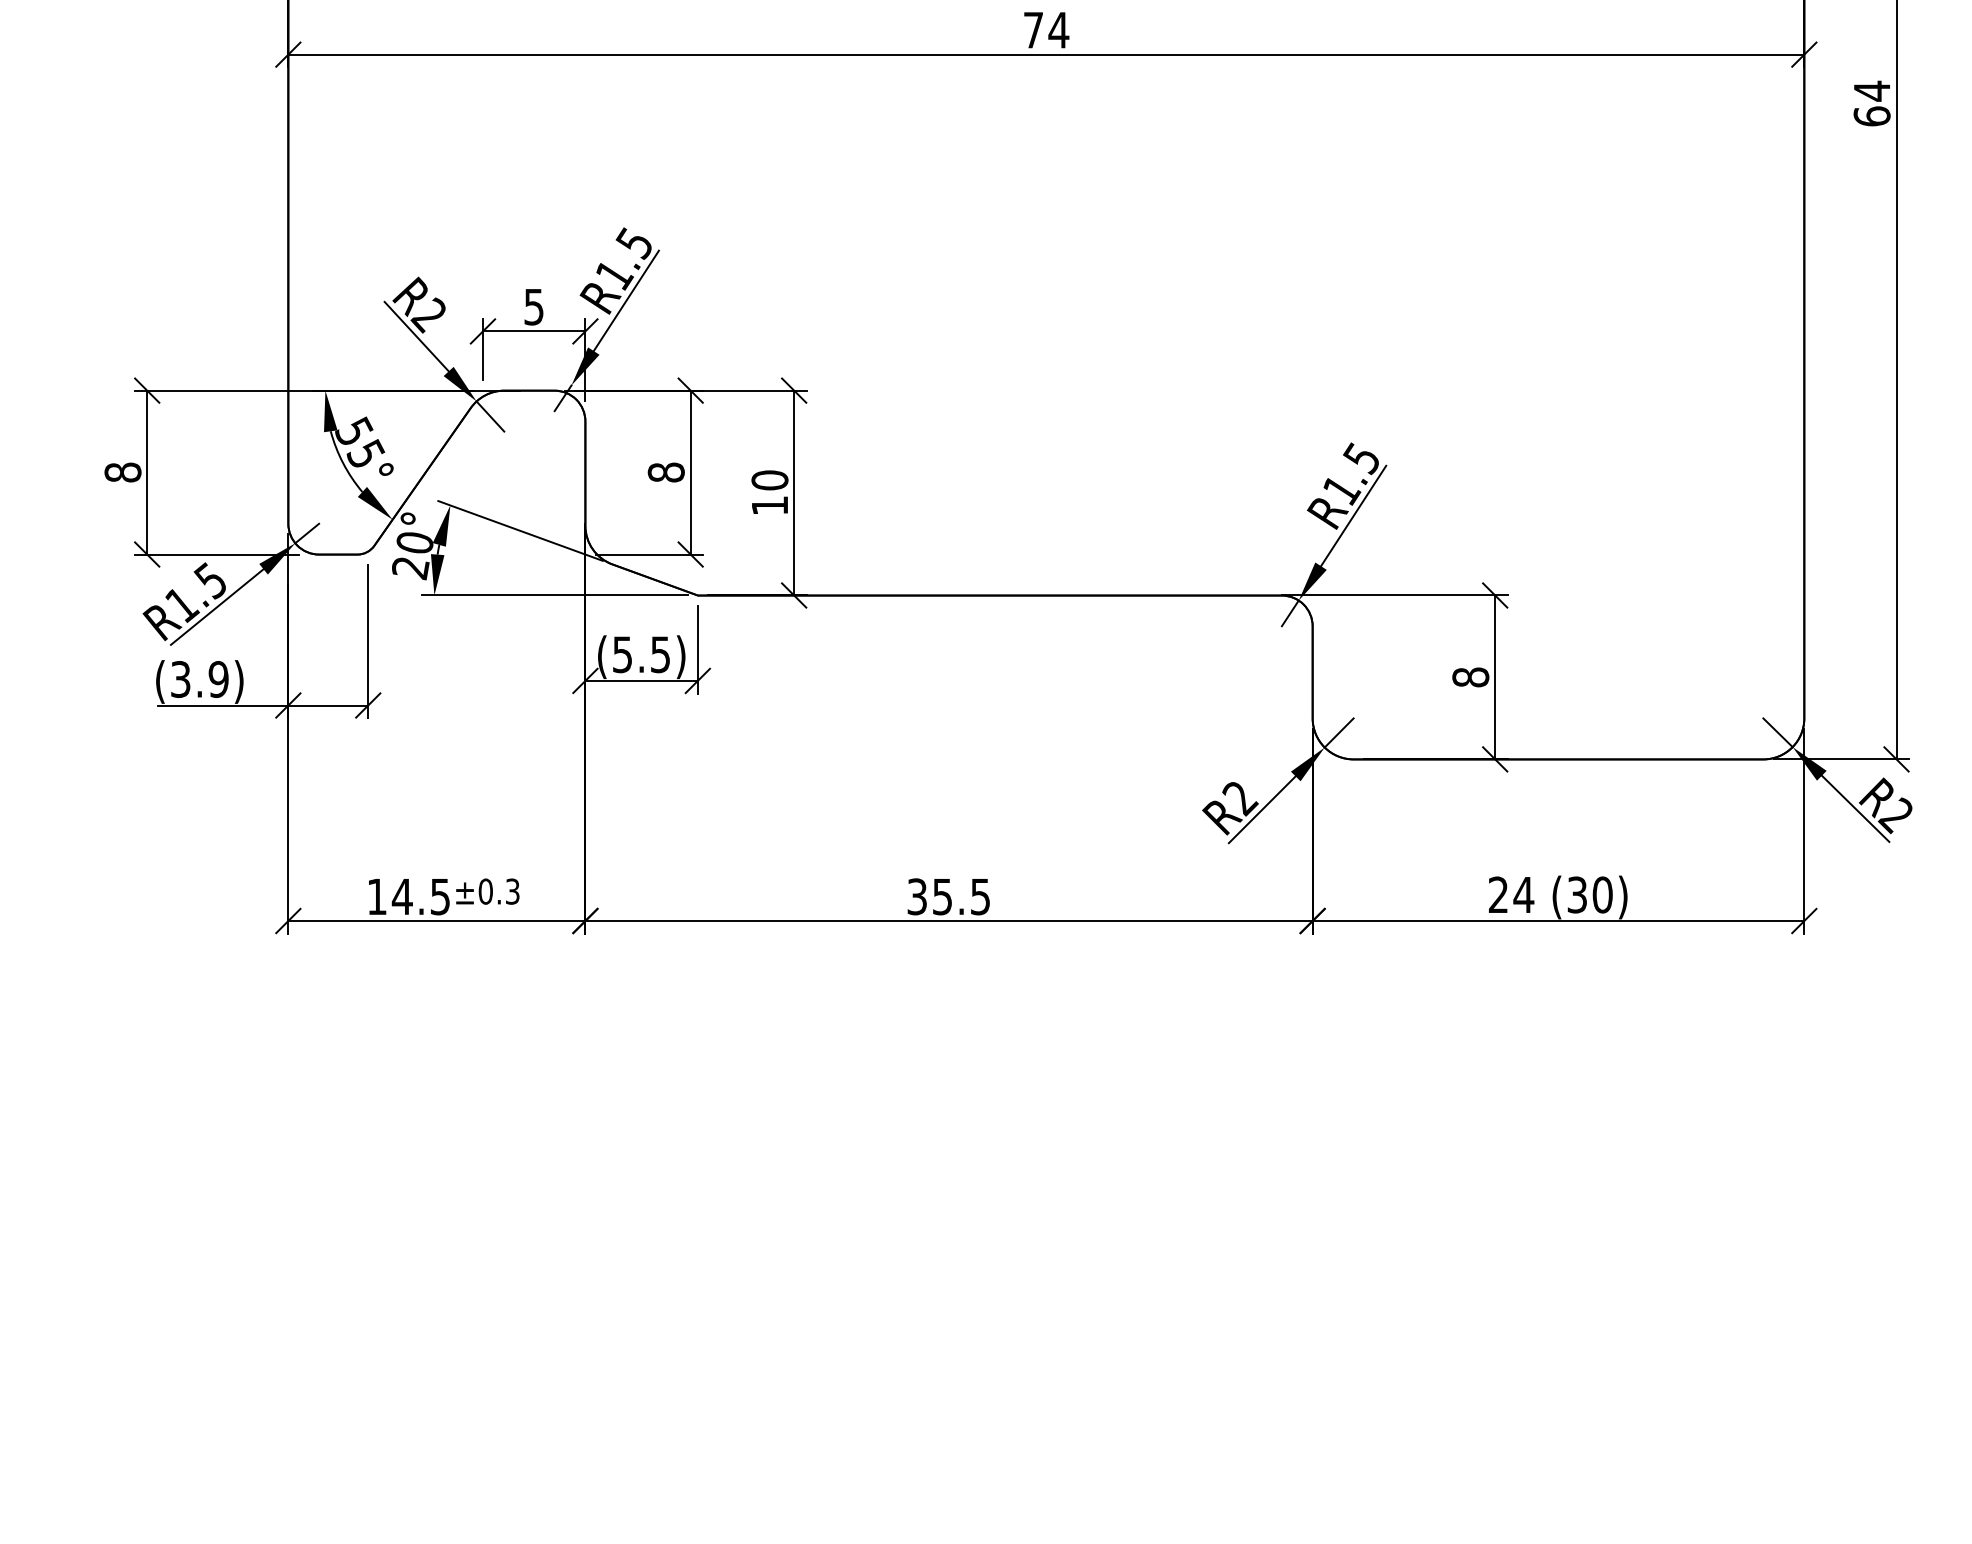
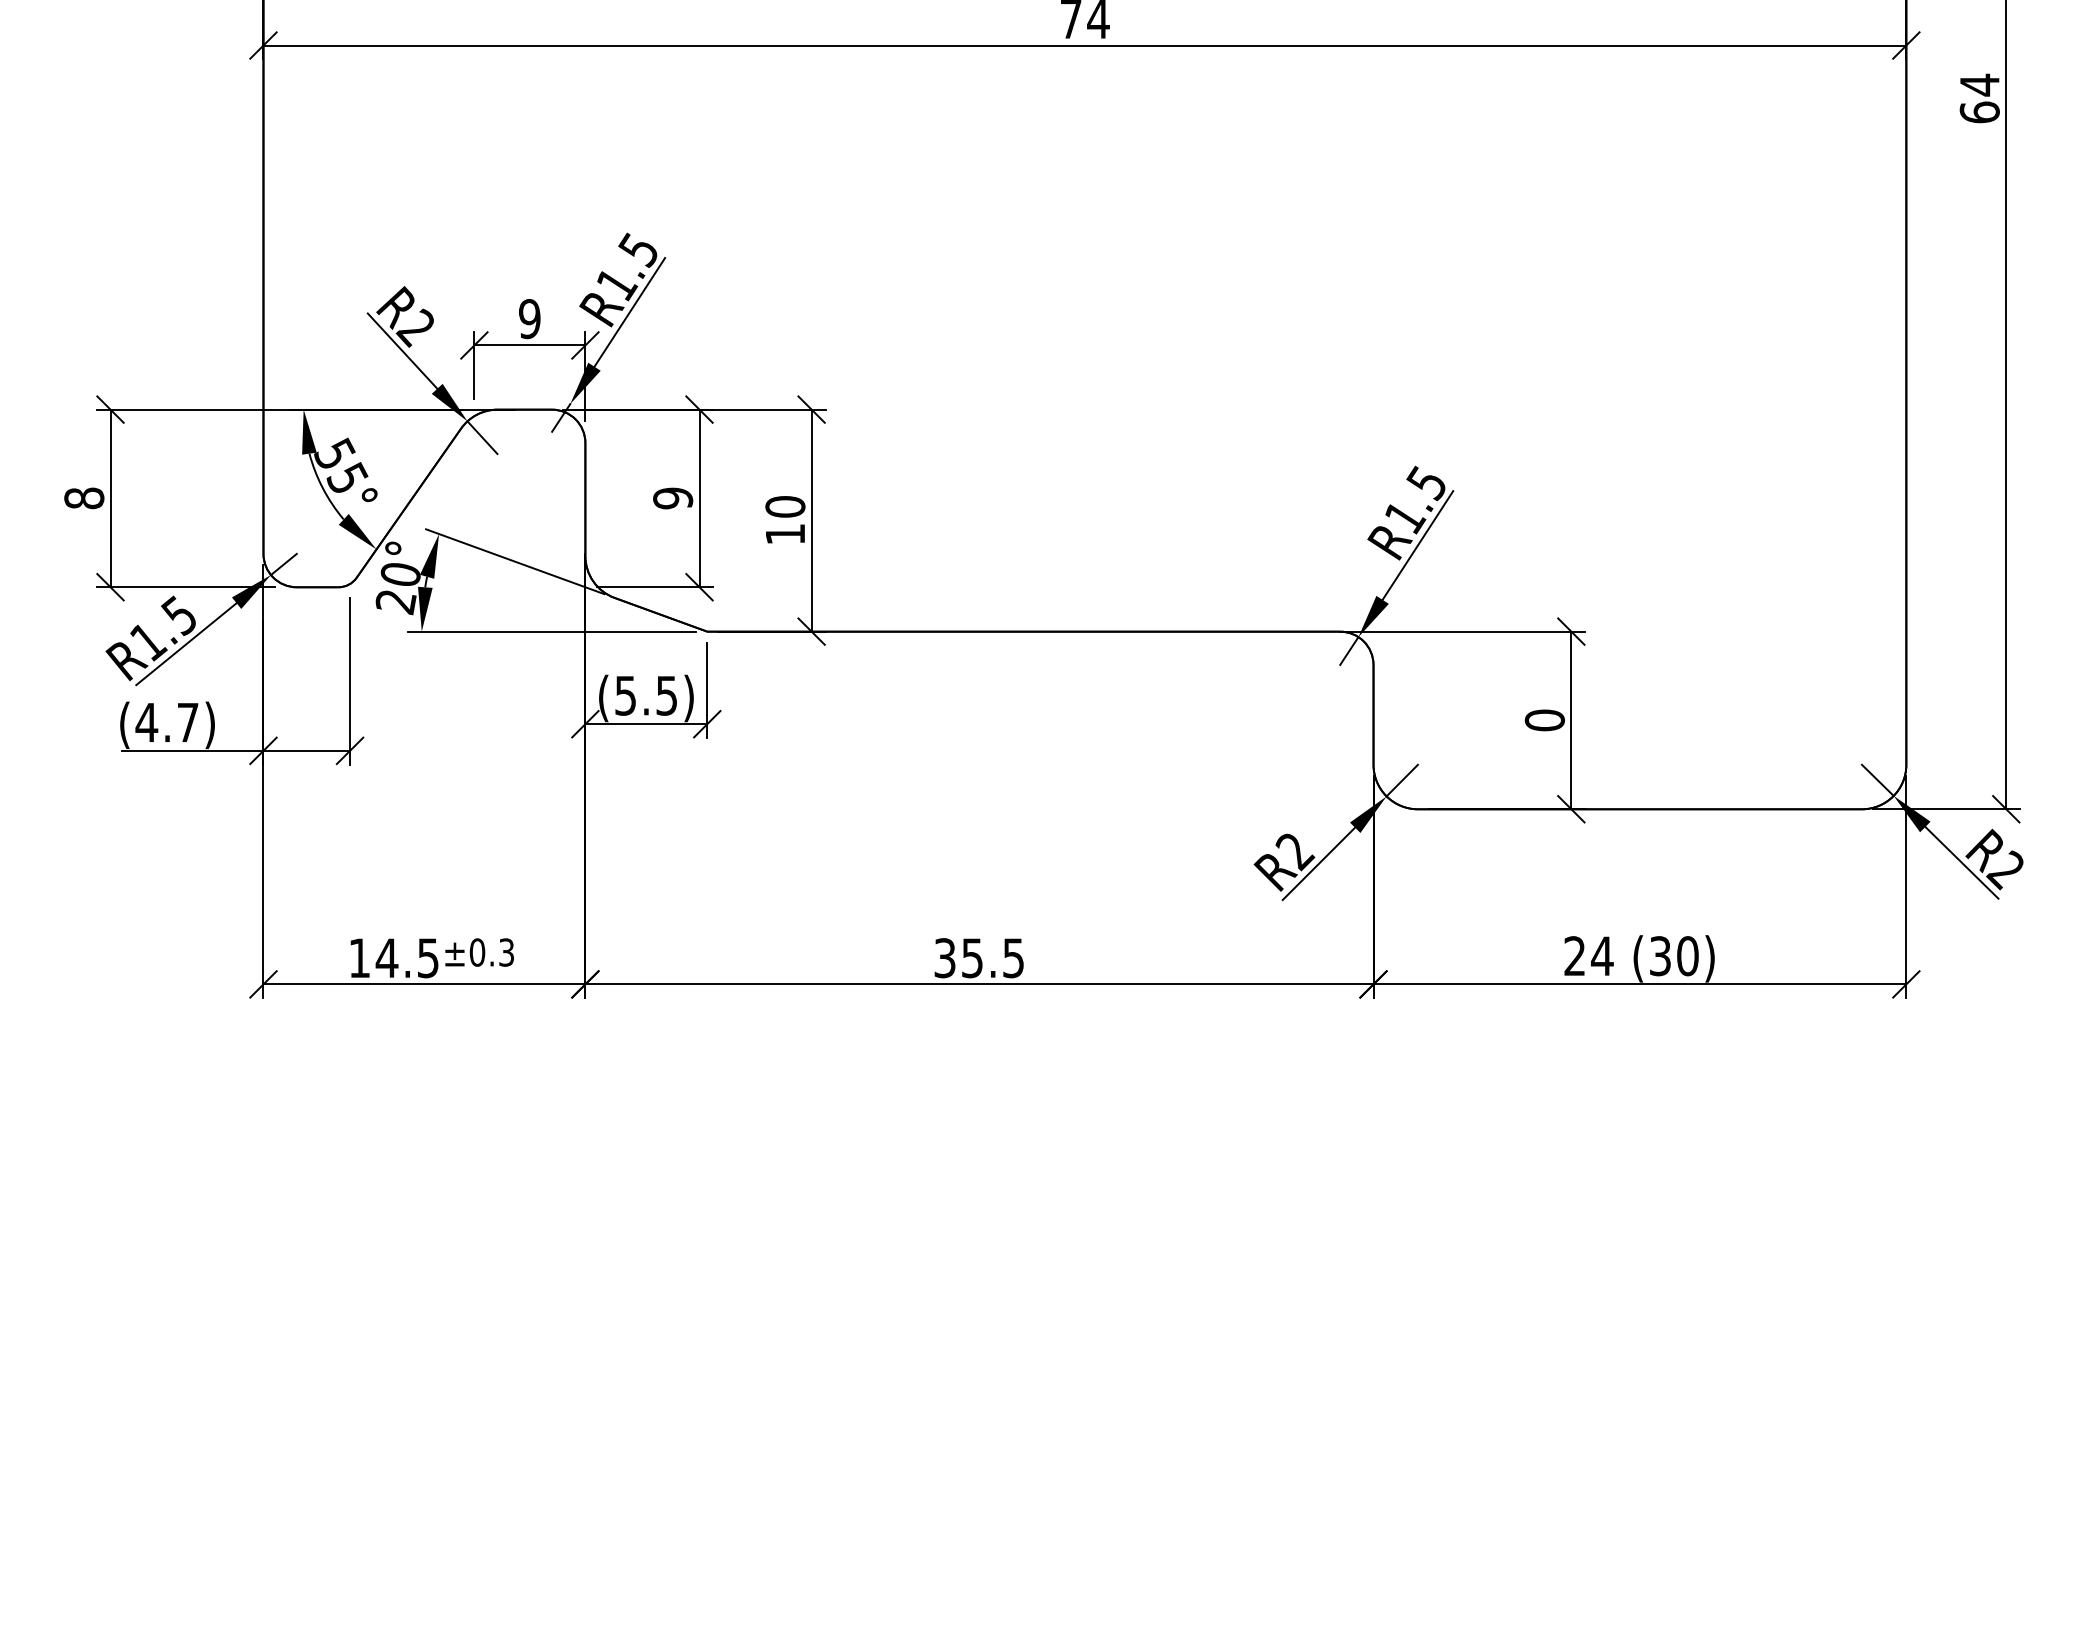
text: (533, 306) -> (529, 318), 5 -> 9
text: (666, 472) -> (673, 498), 8 -> 9
text: (1470, 677) -> (1544, 720), 8 -> 0
text: (199, 679) -> (167, 722), (3.9) -> (4.7)

